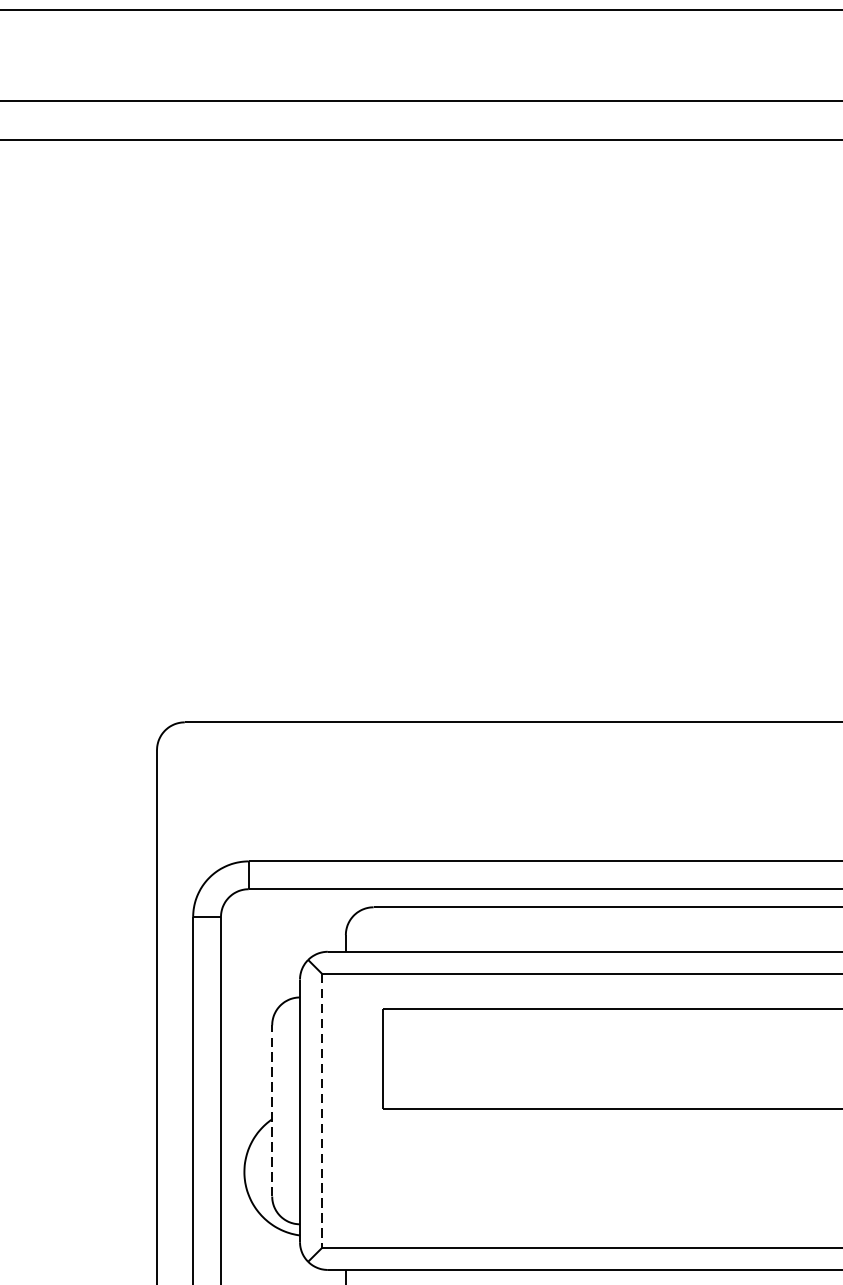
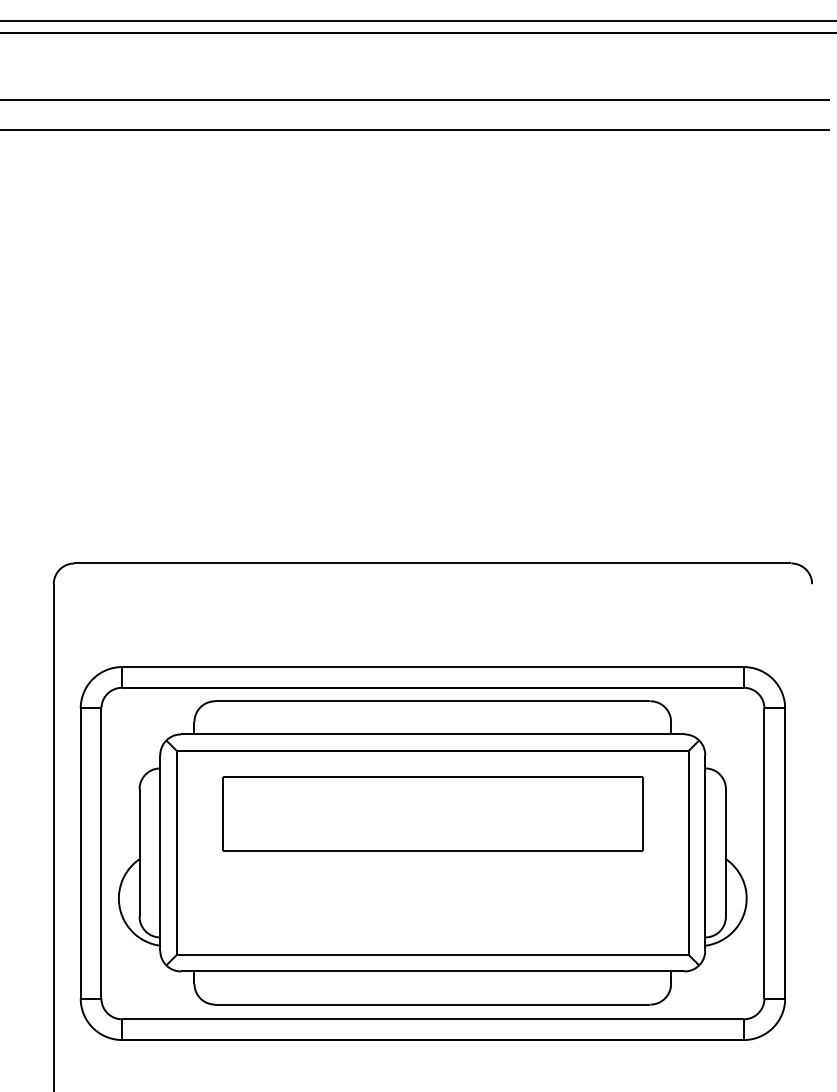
line: (272, 1110) -> (139, 852), dashed -> solid
line: (321, 1110) -> (176, 852), dashed -> solid

